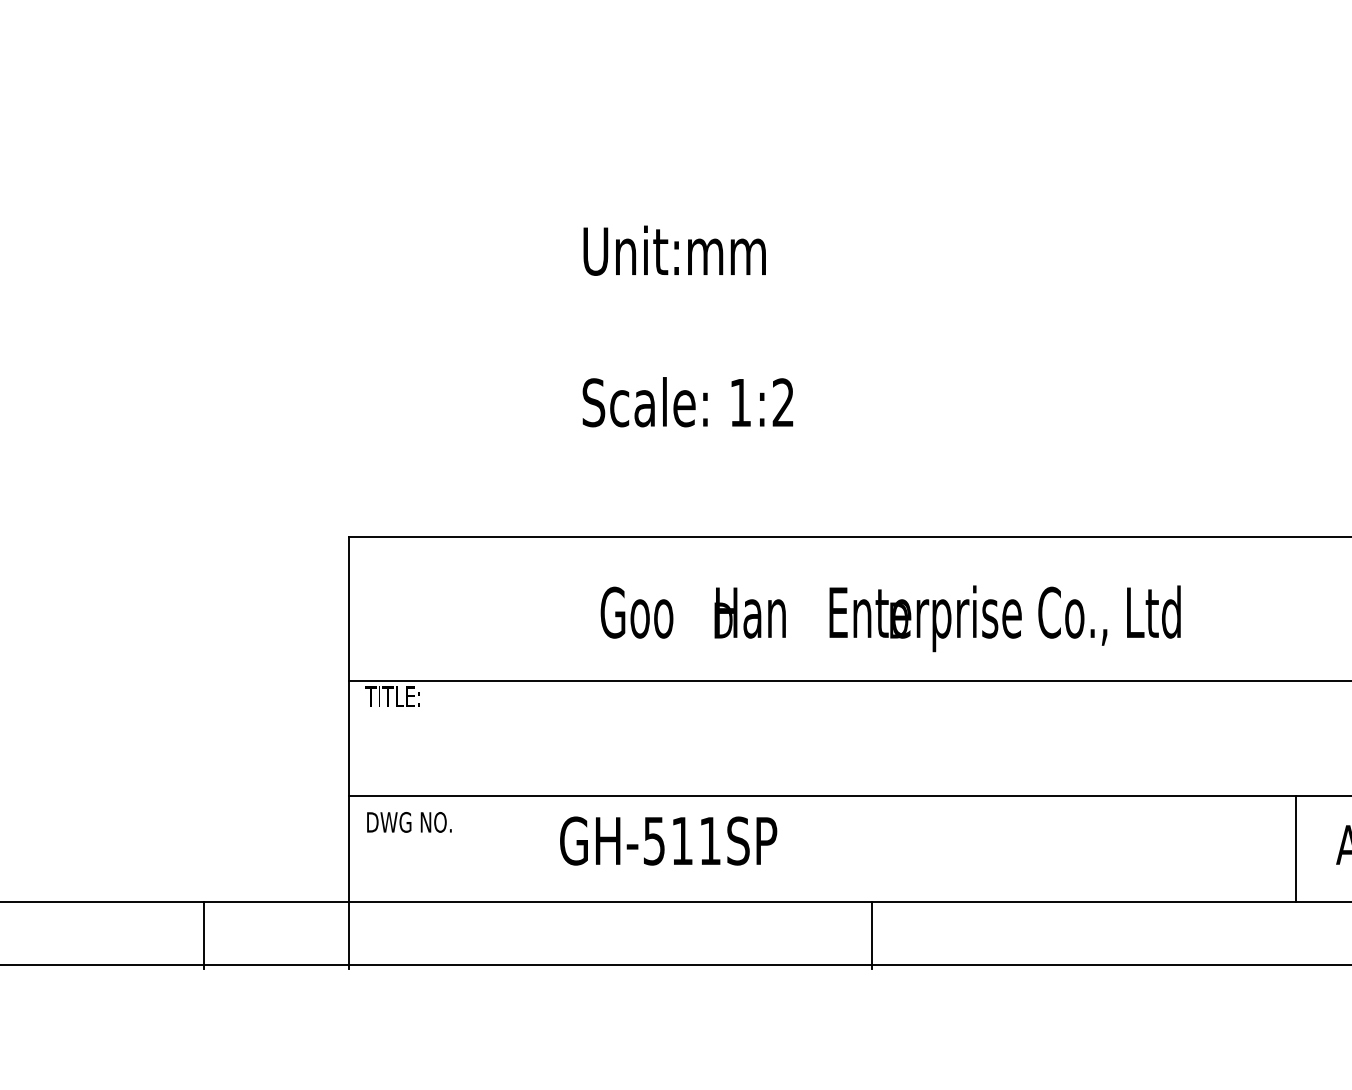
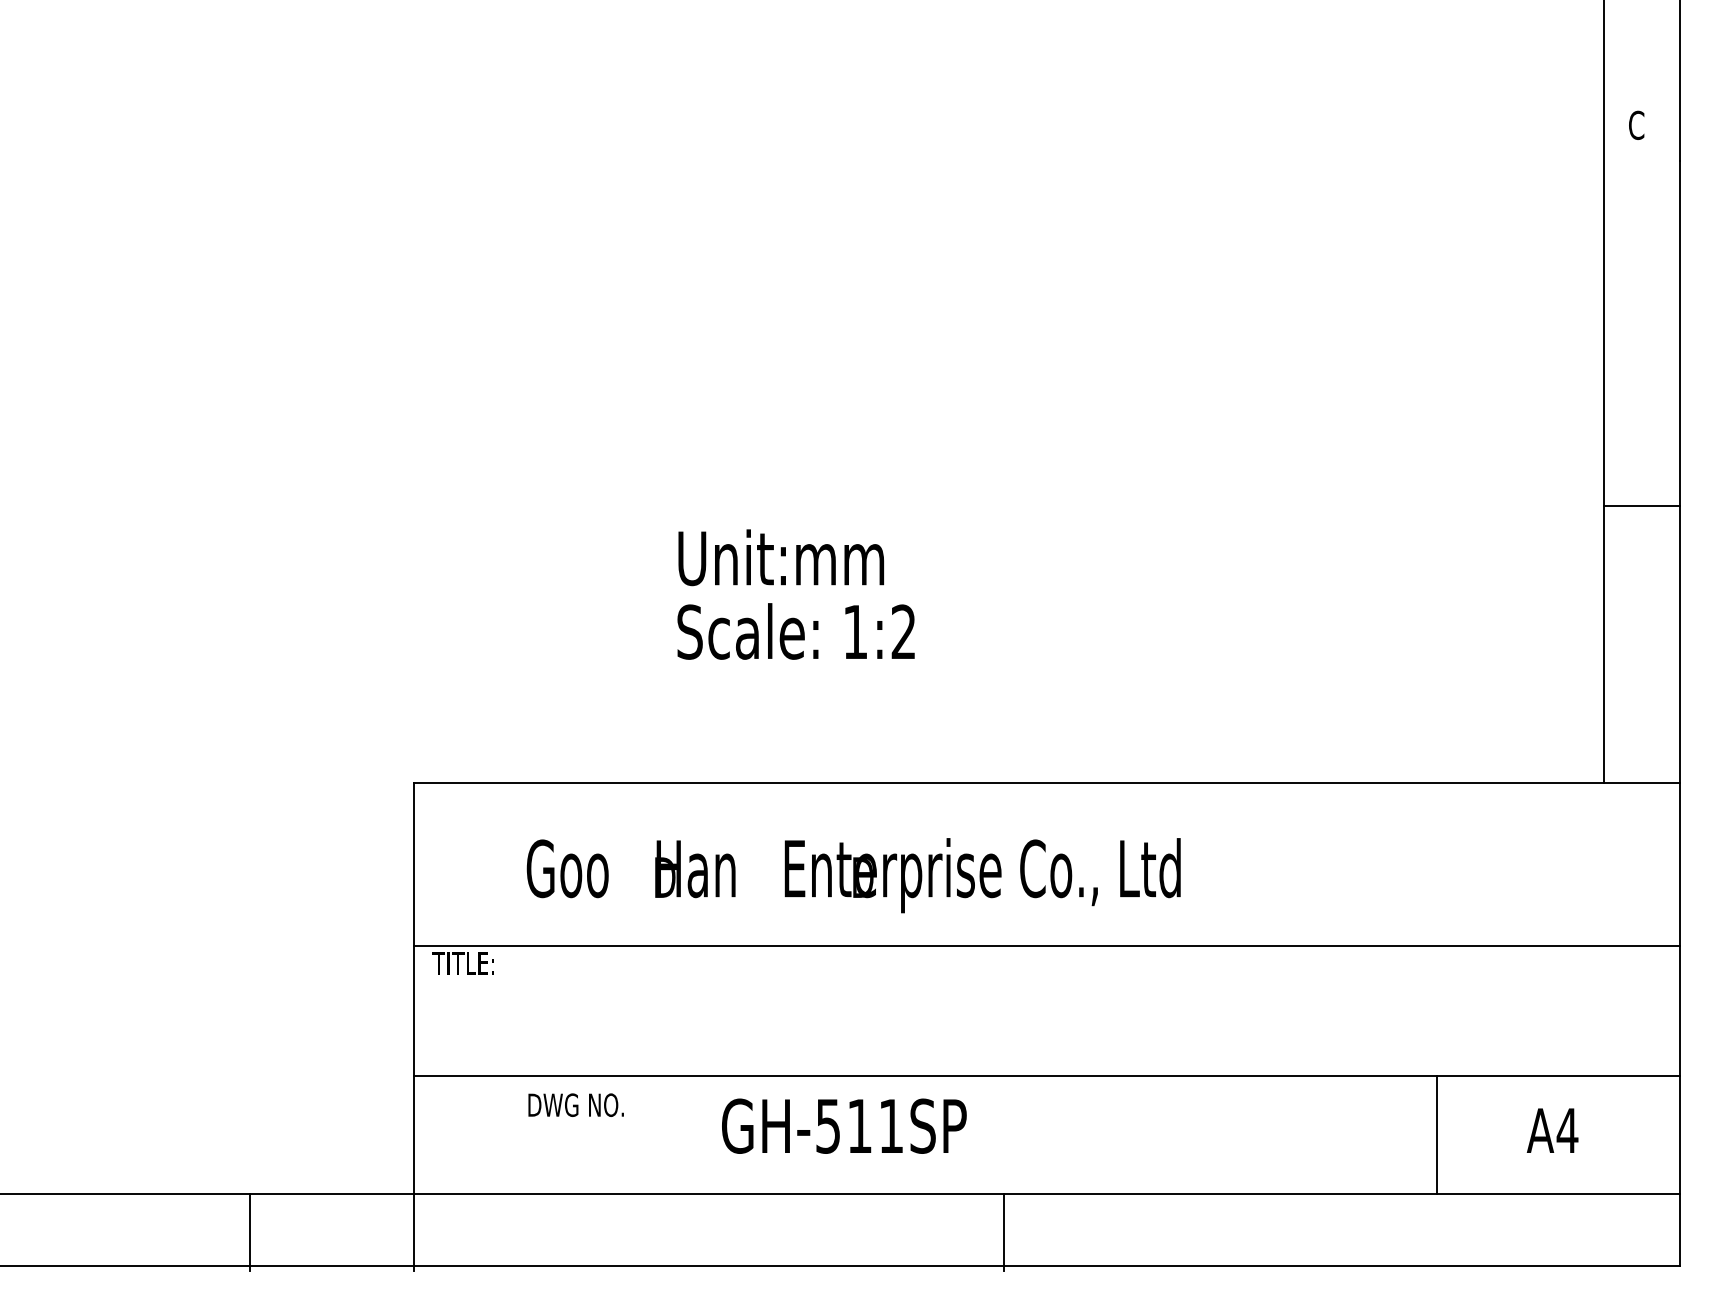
text: (674, 250) -> (780, 557), moved
text: (890, 618) -> (853, 875), moved
text: (408, 821) -> (575, 1104), moved
text: (668, 840) -> (844, 1125), moved
line: (1295, 848) -> (1437, 1134), moved

